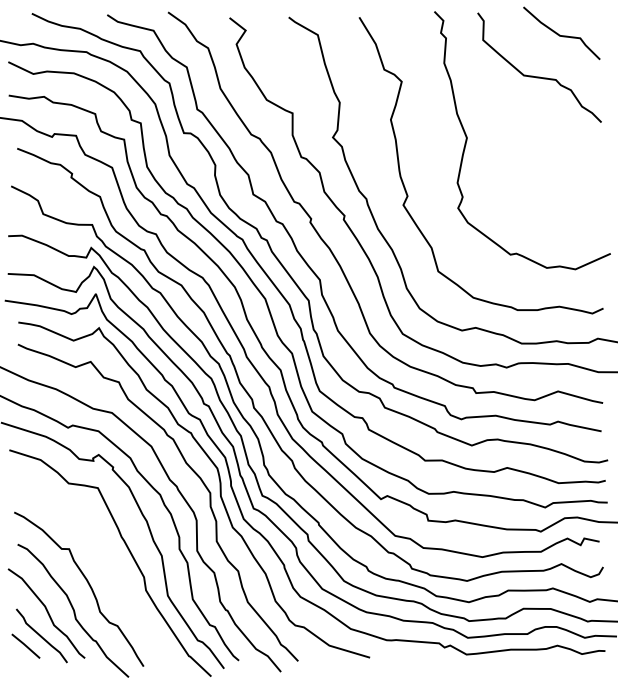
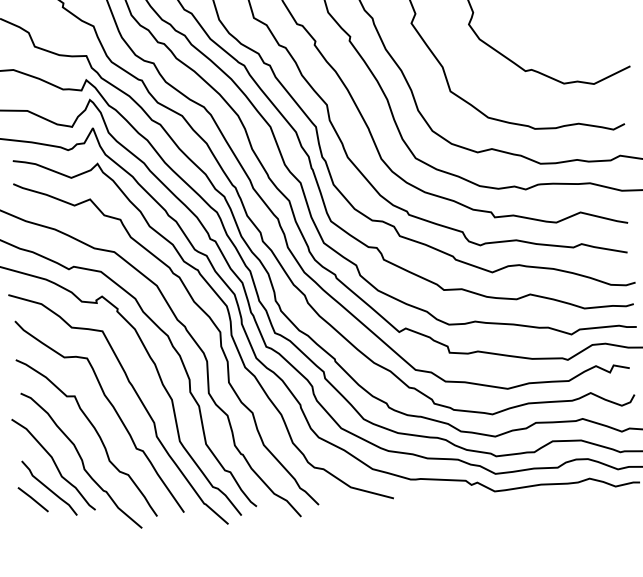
curve: (105, 562) -> (113, 408), added

